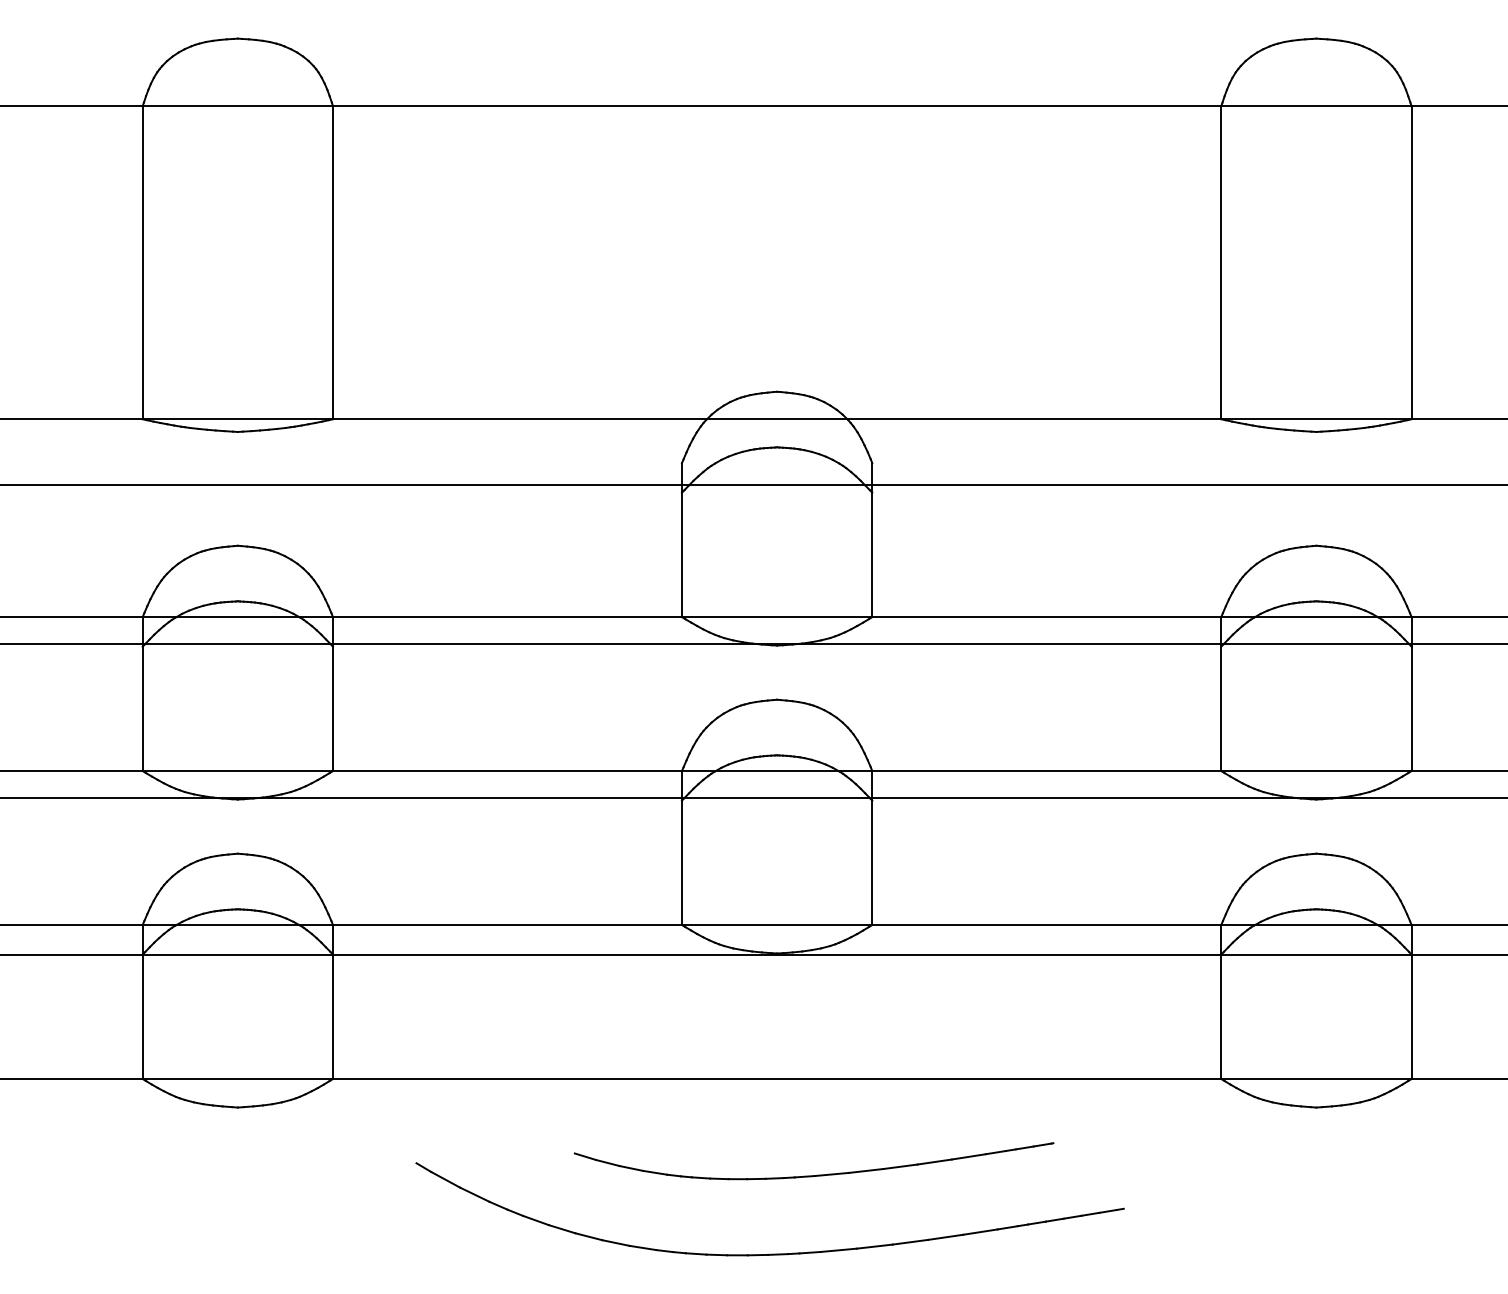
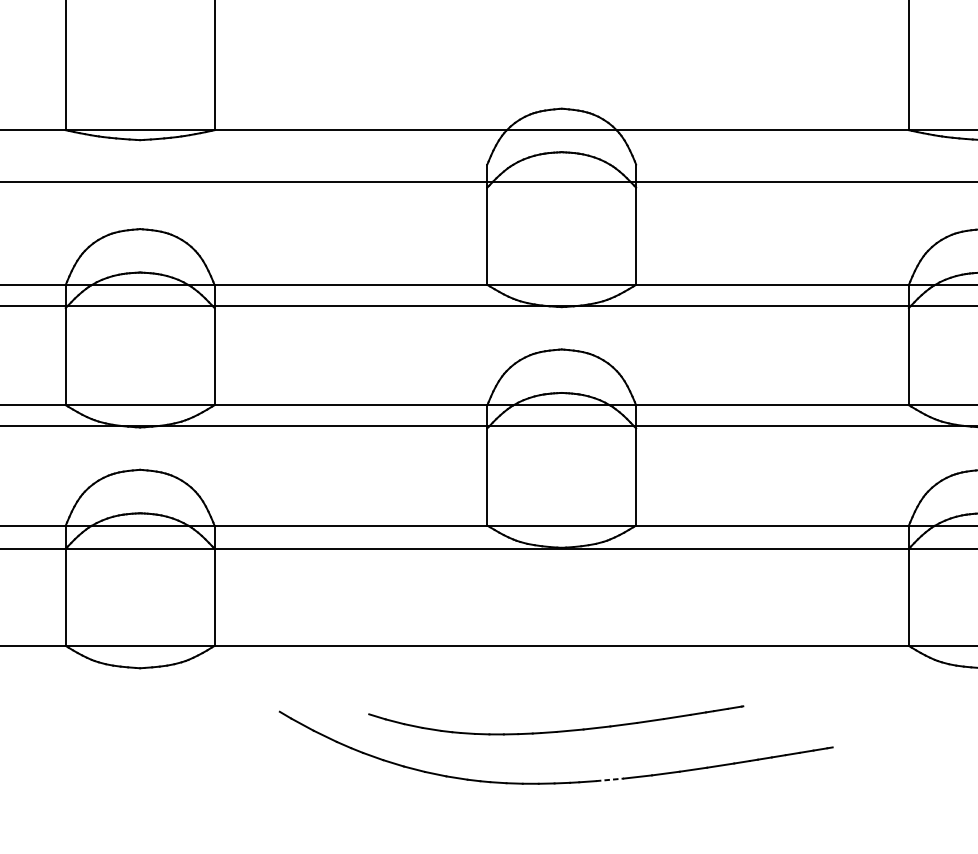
part: (817, 1174) -> (558, 730), moved
line: (839, 1250) -> (610, 780), solid -> dashed

